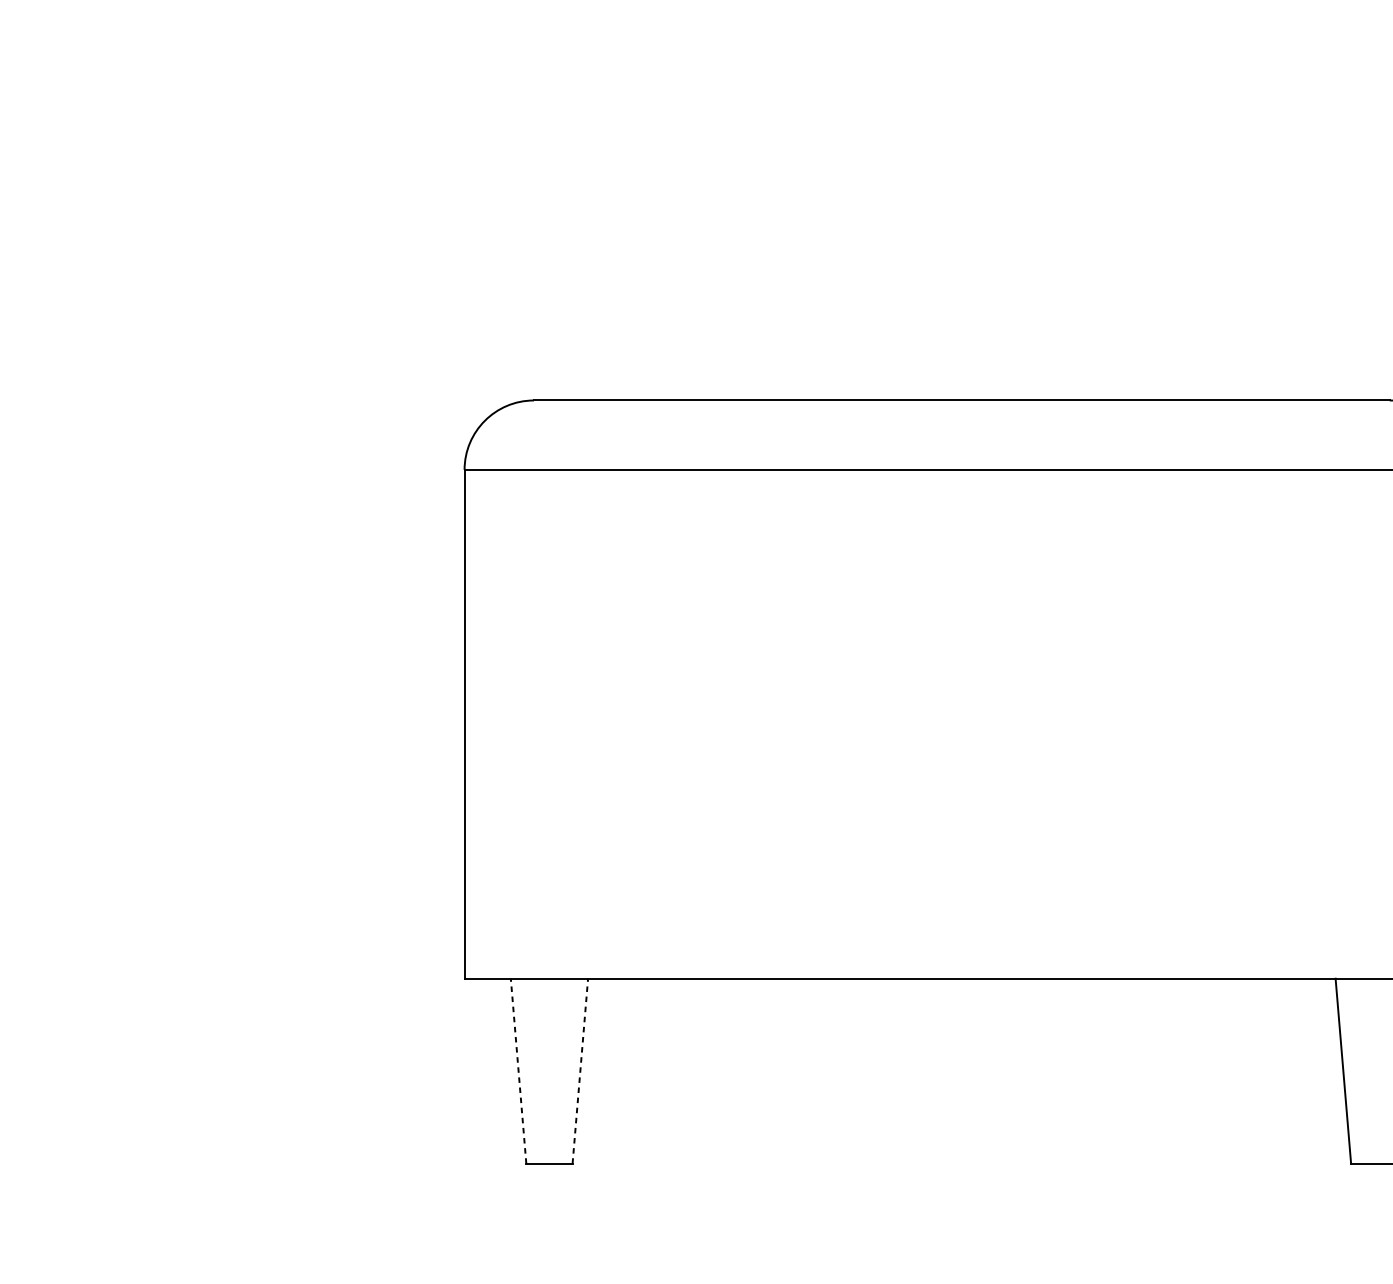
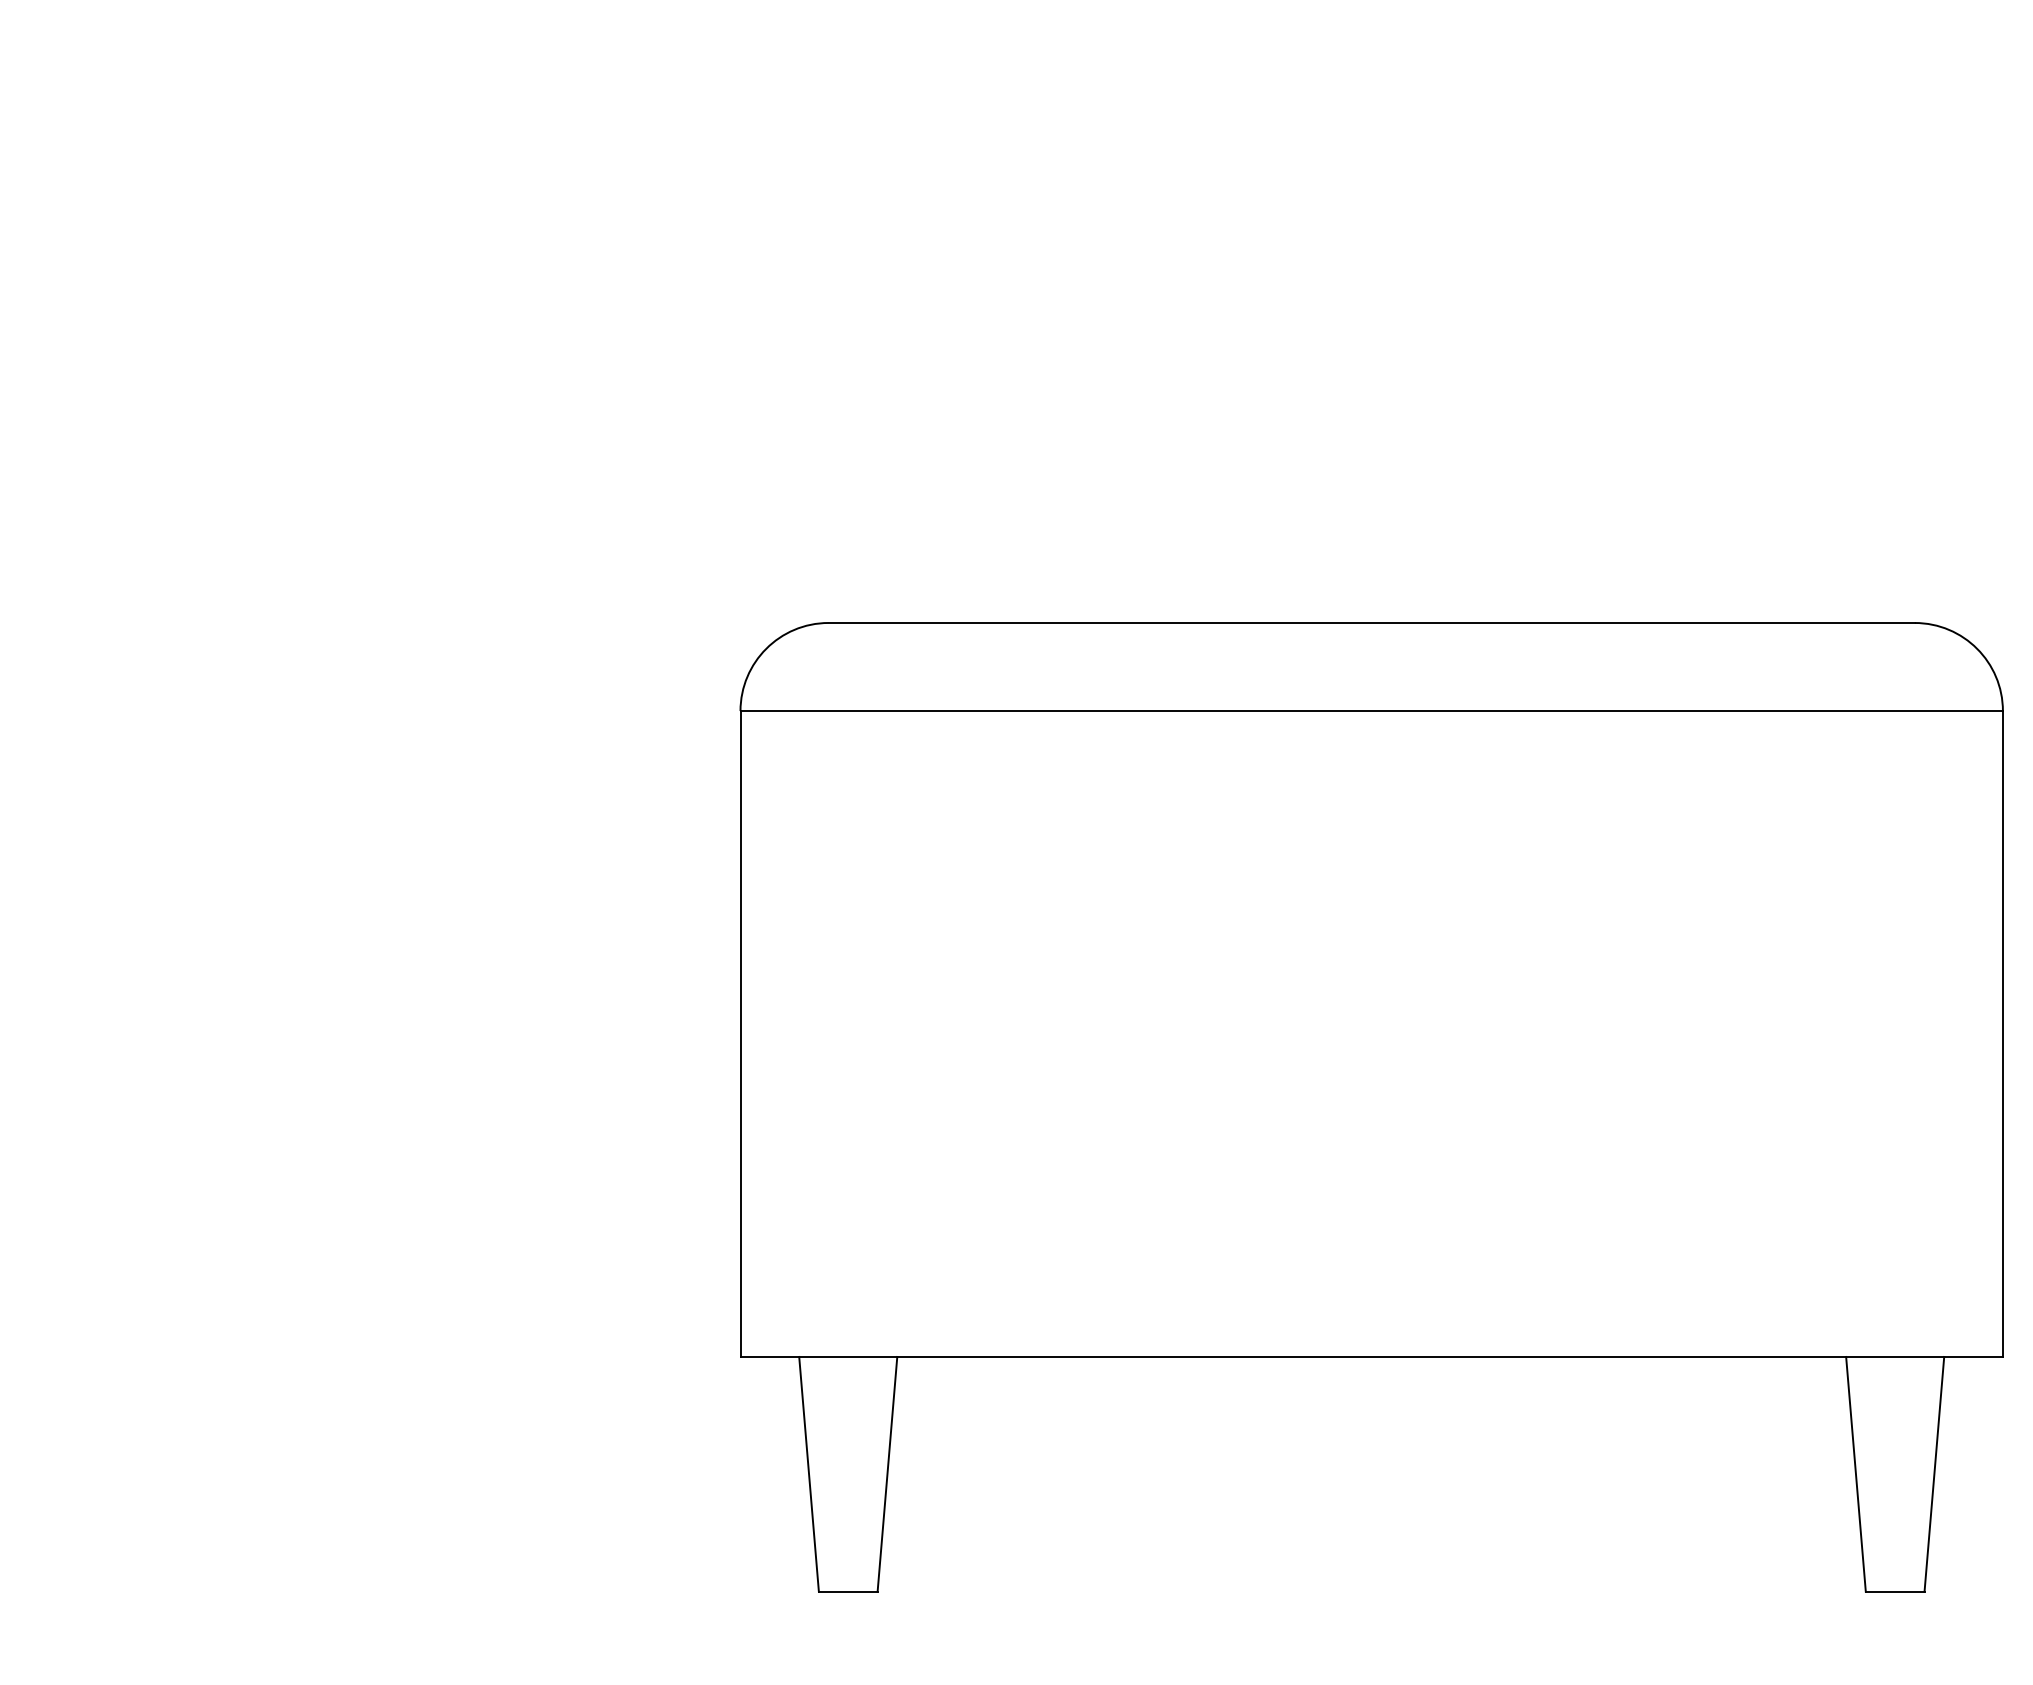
line: (518, 1071) -> (809, 1474), dashed -> solid
line: (580, 1071) -> (887, 1474), dashed -> solid

